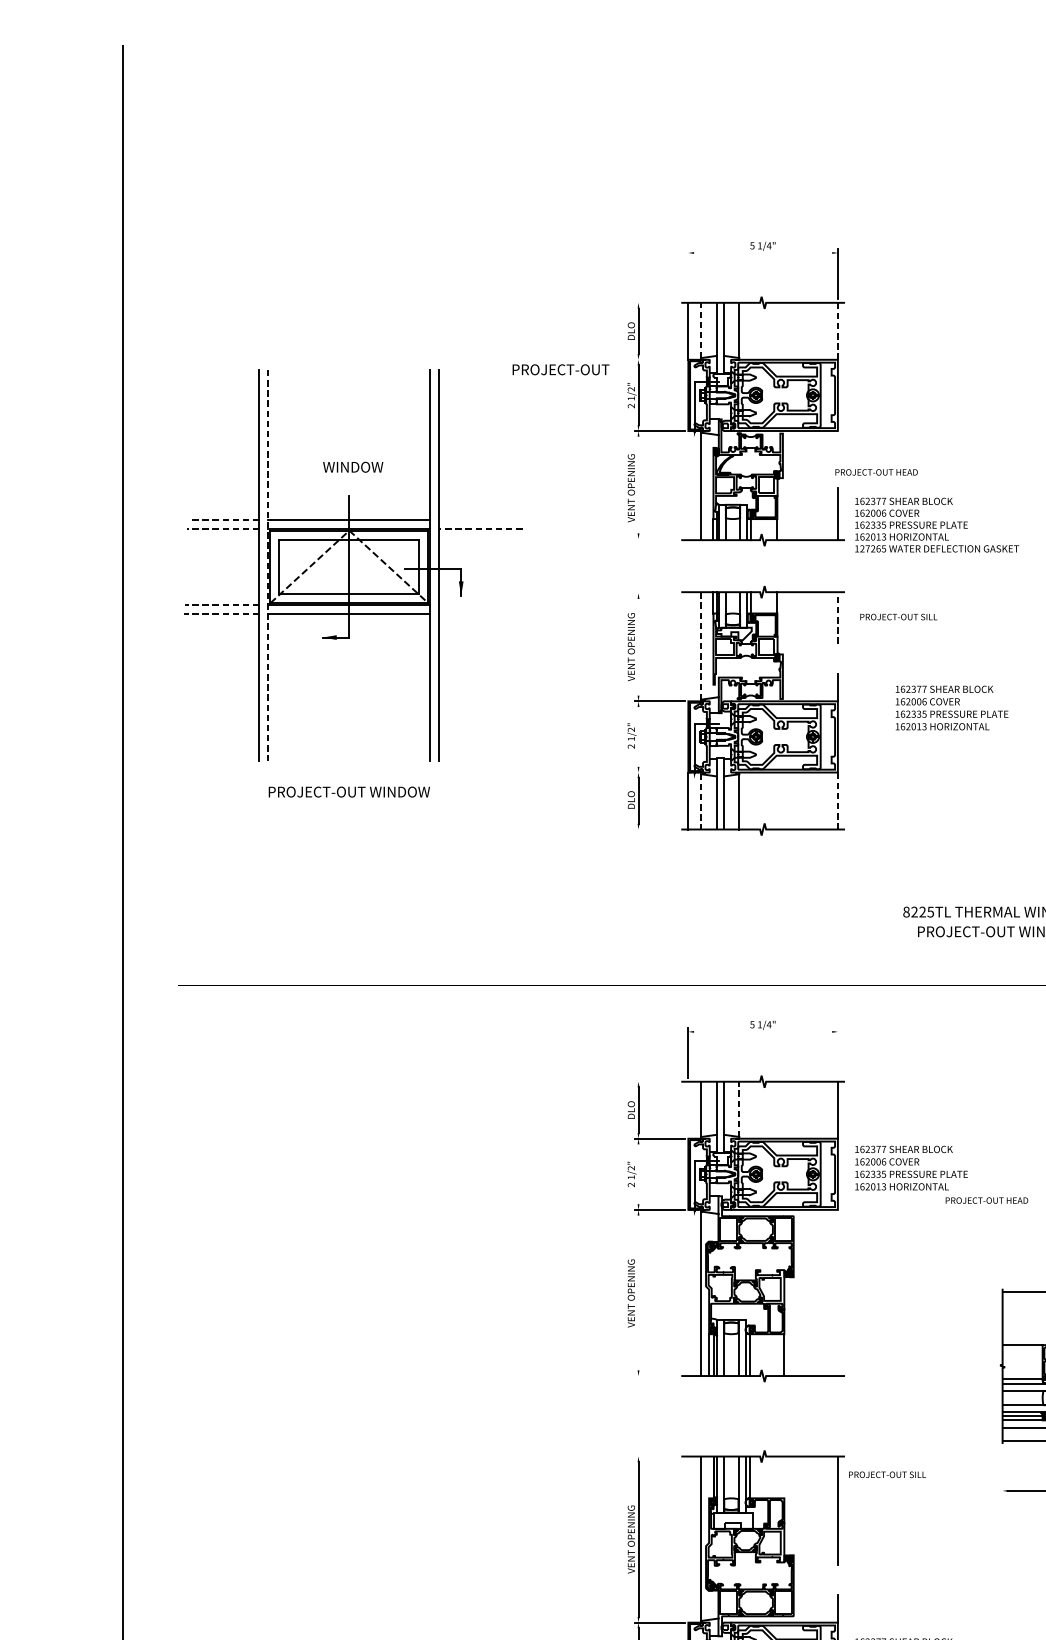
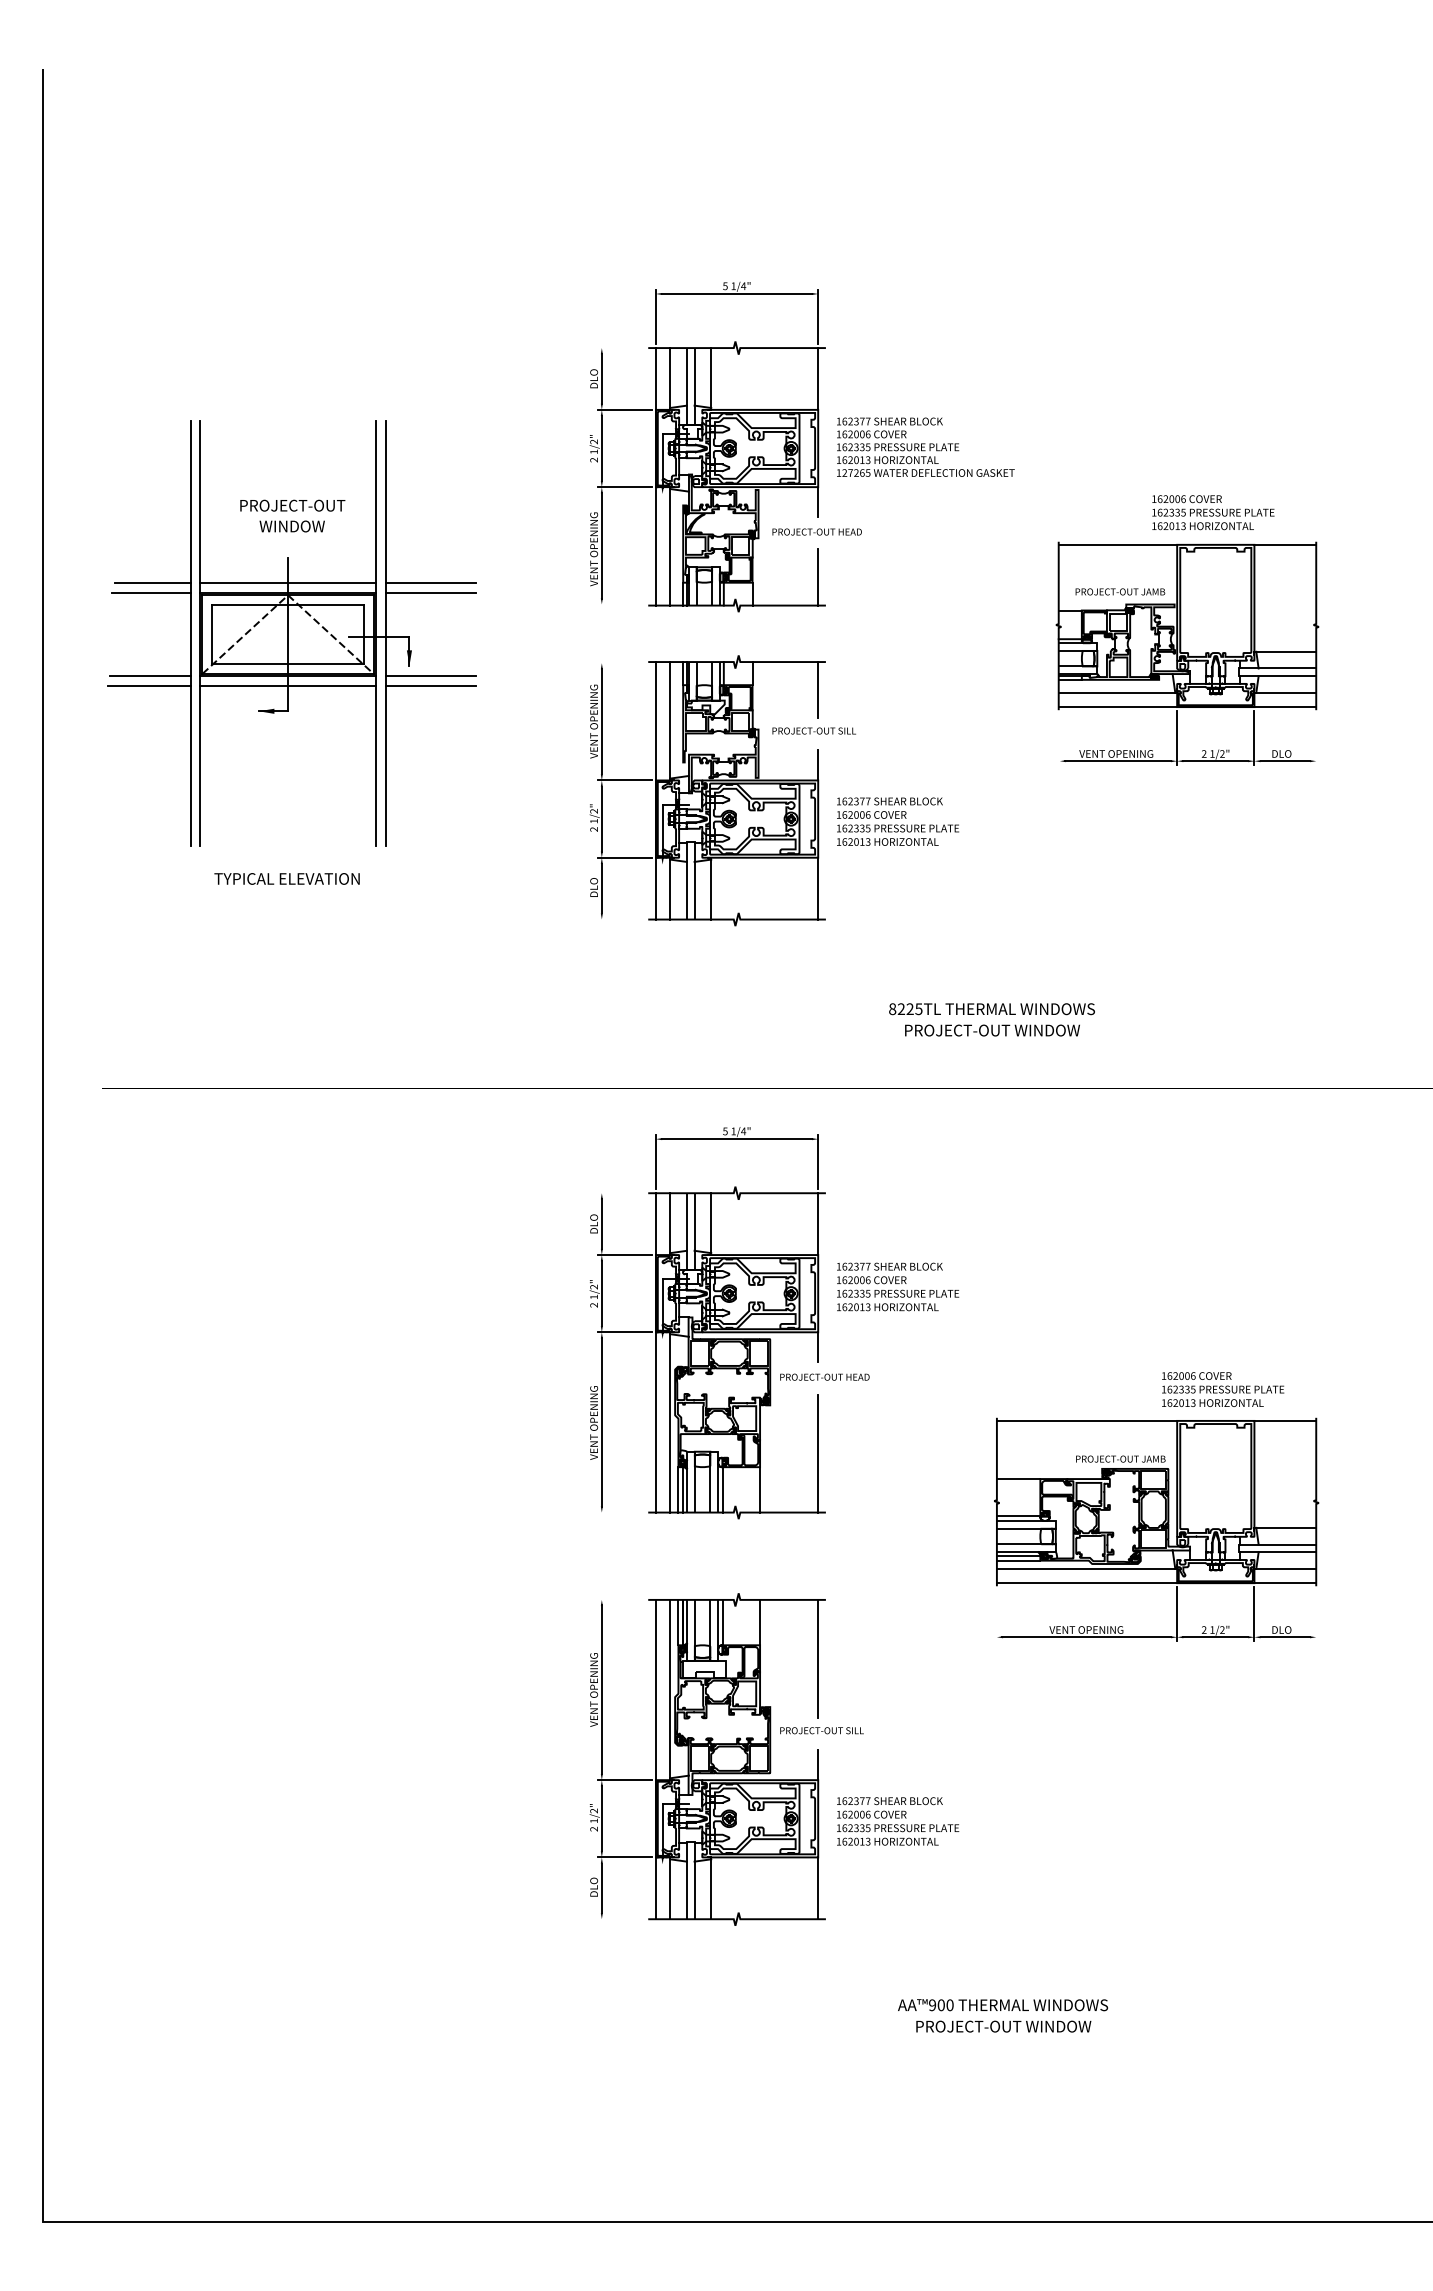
line: (763, 252) -> (737, 293), added
line: (687, 274) -> (655, 317), added
line: (701, 329) -> (670, 377), dashed -> solid
line: (838, 330) -> (818, 378), dashed -> solid
line: (659, 359) -> (624, 409), added
text: (560, 369) -> (292, 505), moved
line: (838, 445) -> (818, 502), added
text: (875, 471) -> (816, 531), moved
line: (638, 484) -> (601, 545), added
line: (687, 485) -> (655, 546), added
line: (224, 519) -> (152, 583), dashed -> solid
line: (480, 519) -> (430, 583), added
text: (936, 524) -> (925, 446), moved
line: (222, 529) -> (150, 593), dashed -> solid
line: (480, 529) -> (430, 593), dashed -> solid
line: (268, 565) -> (200, 633), dashed -> solid
line: (221, 605) -> (149, 676), dashed -> solid
line: (480, 605) -> (430, 676), added
line: (221, 613) -> (149, 685), dashed -> solid
line: (480, 613) -> (430, 685), added
text: (898, 616) -> (813, 730), moved
line: (838, 617) -> (818, 689), dashed -> solid
line: (638, 646) -> (601, 721), added
line: (687, 646) -> (655, 721), added
line: (701, 646) -> (670, 720), dashed -> solid
text: (951, 707) -> (897, 821), moved
line: (638, 736) -> (601, 818), added
line: (659, 772) -> (624, 857), added
text: (348, 791) -> (287, 878), PROJECT-OUT WINDOW -> TYPICAL ELEVATION
line: (838, 800) -> (818, 888), dashed -> solid
line: (701, 801) -> (670, 889), dashed -> solid
line: (763, 1032) -> (737, 1139), added
line: (838, 1053) -> (818, 1162), added
line: (739, 1108) -> (711, 1222), dashed -> solid
line: (687, 1110) -> (655, 1224), added
line: (638, 1174) -> (601, 1293), added
text: (986, 1199) -> (824, 1376), moved
line: (838, 1223) -> (818, 1347), added
line: (638, 1293) -> (601, 1422), added
line: (687, 1293) -> (655, 1422), added
line: (838, 1321) -> (818, 1453), added
text: (887, 1474) -> (821, 1730), moved
line: (709, 1477) -> (678, 1622), added
line: (784, 1477) -> (760, 1622), added
line: (687, 1539) -> (655, 1689), added

